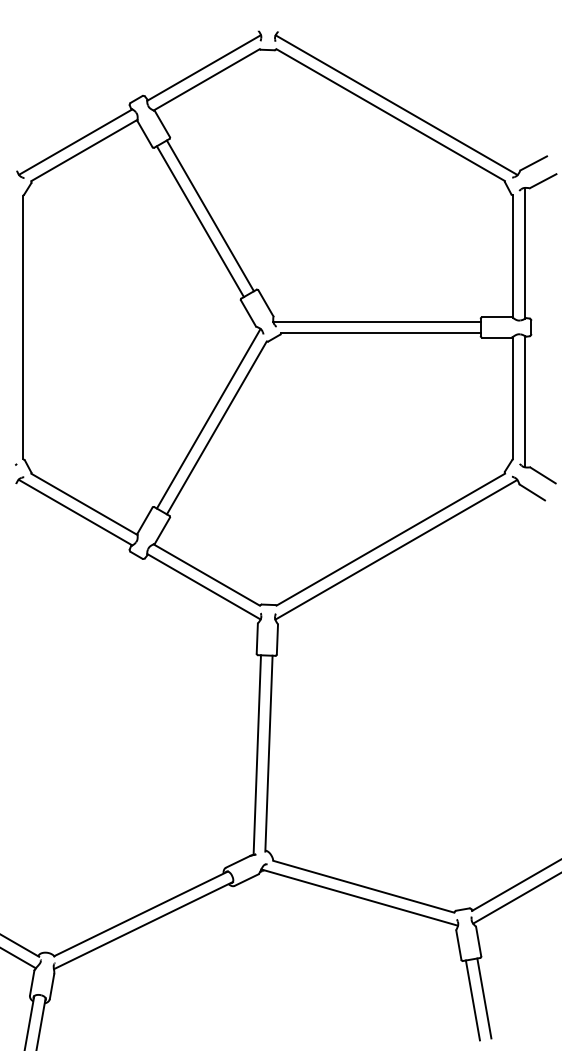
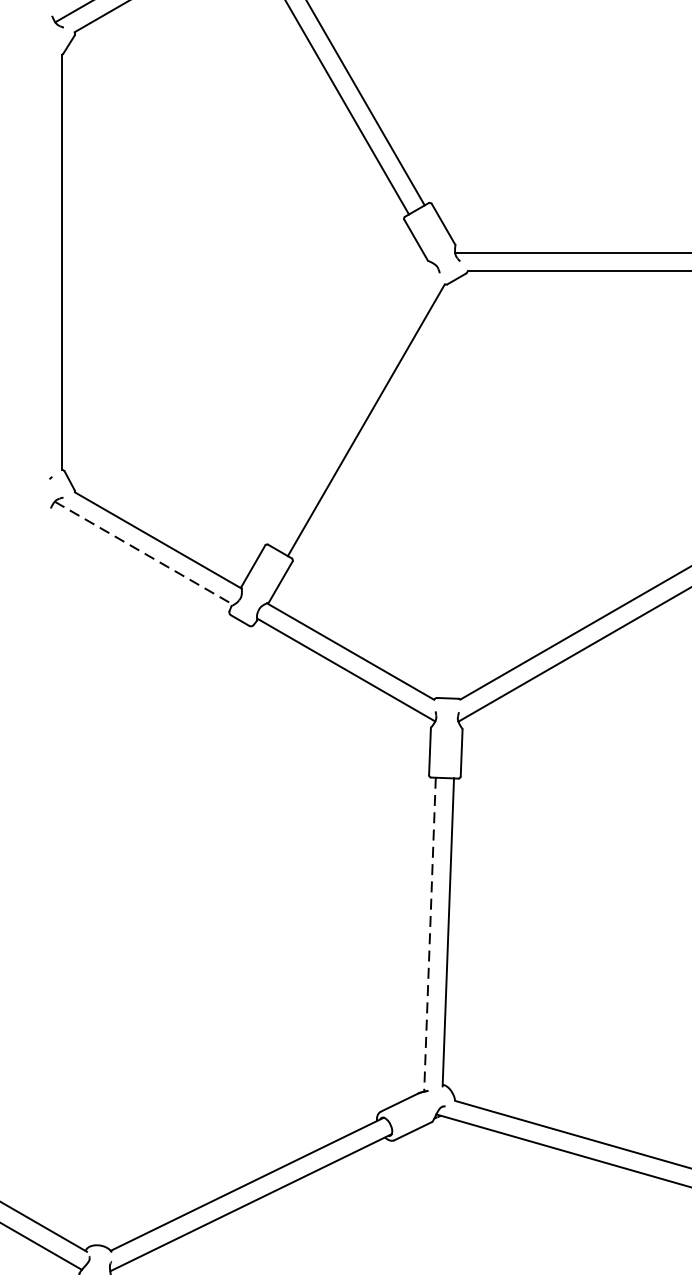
line: (208, 418) -> (353, 405), removed
line: (75, 512) -> (144, 553), solid -> dashed
line: (257, 755) -> (430, 935), solid -> dashed

